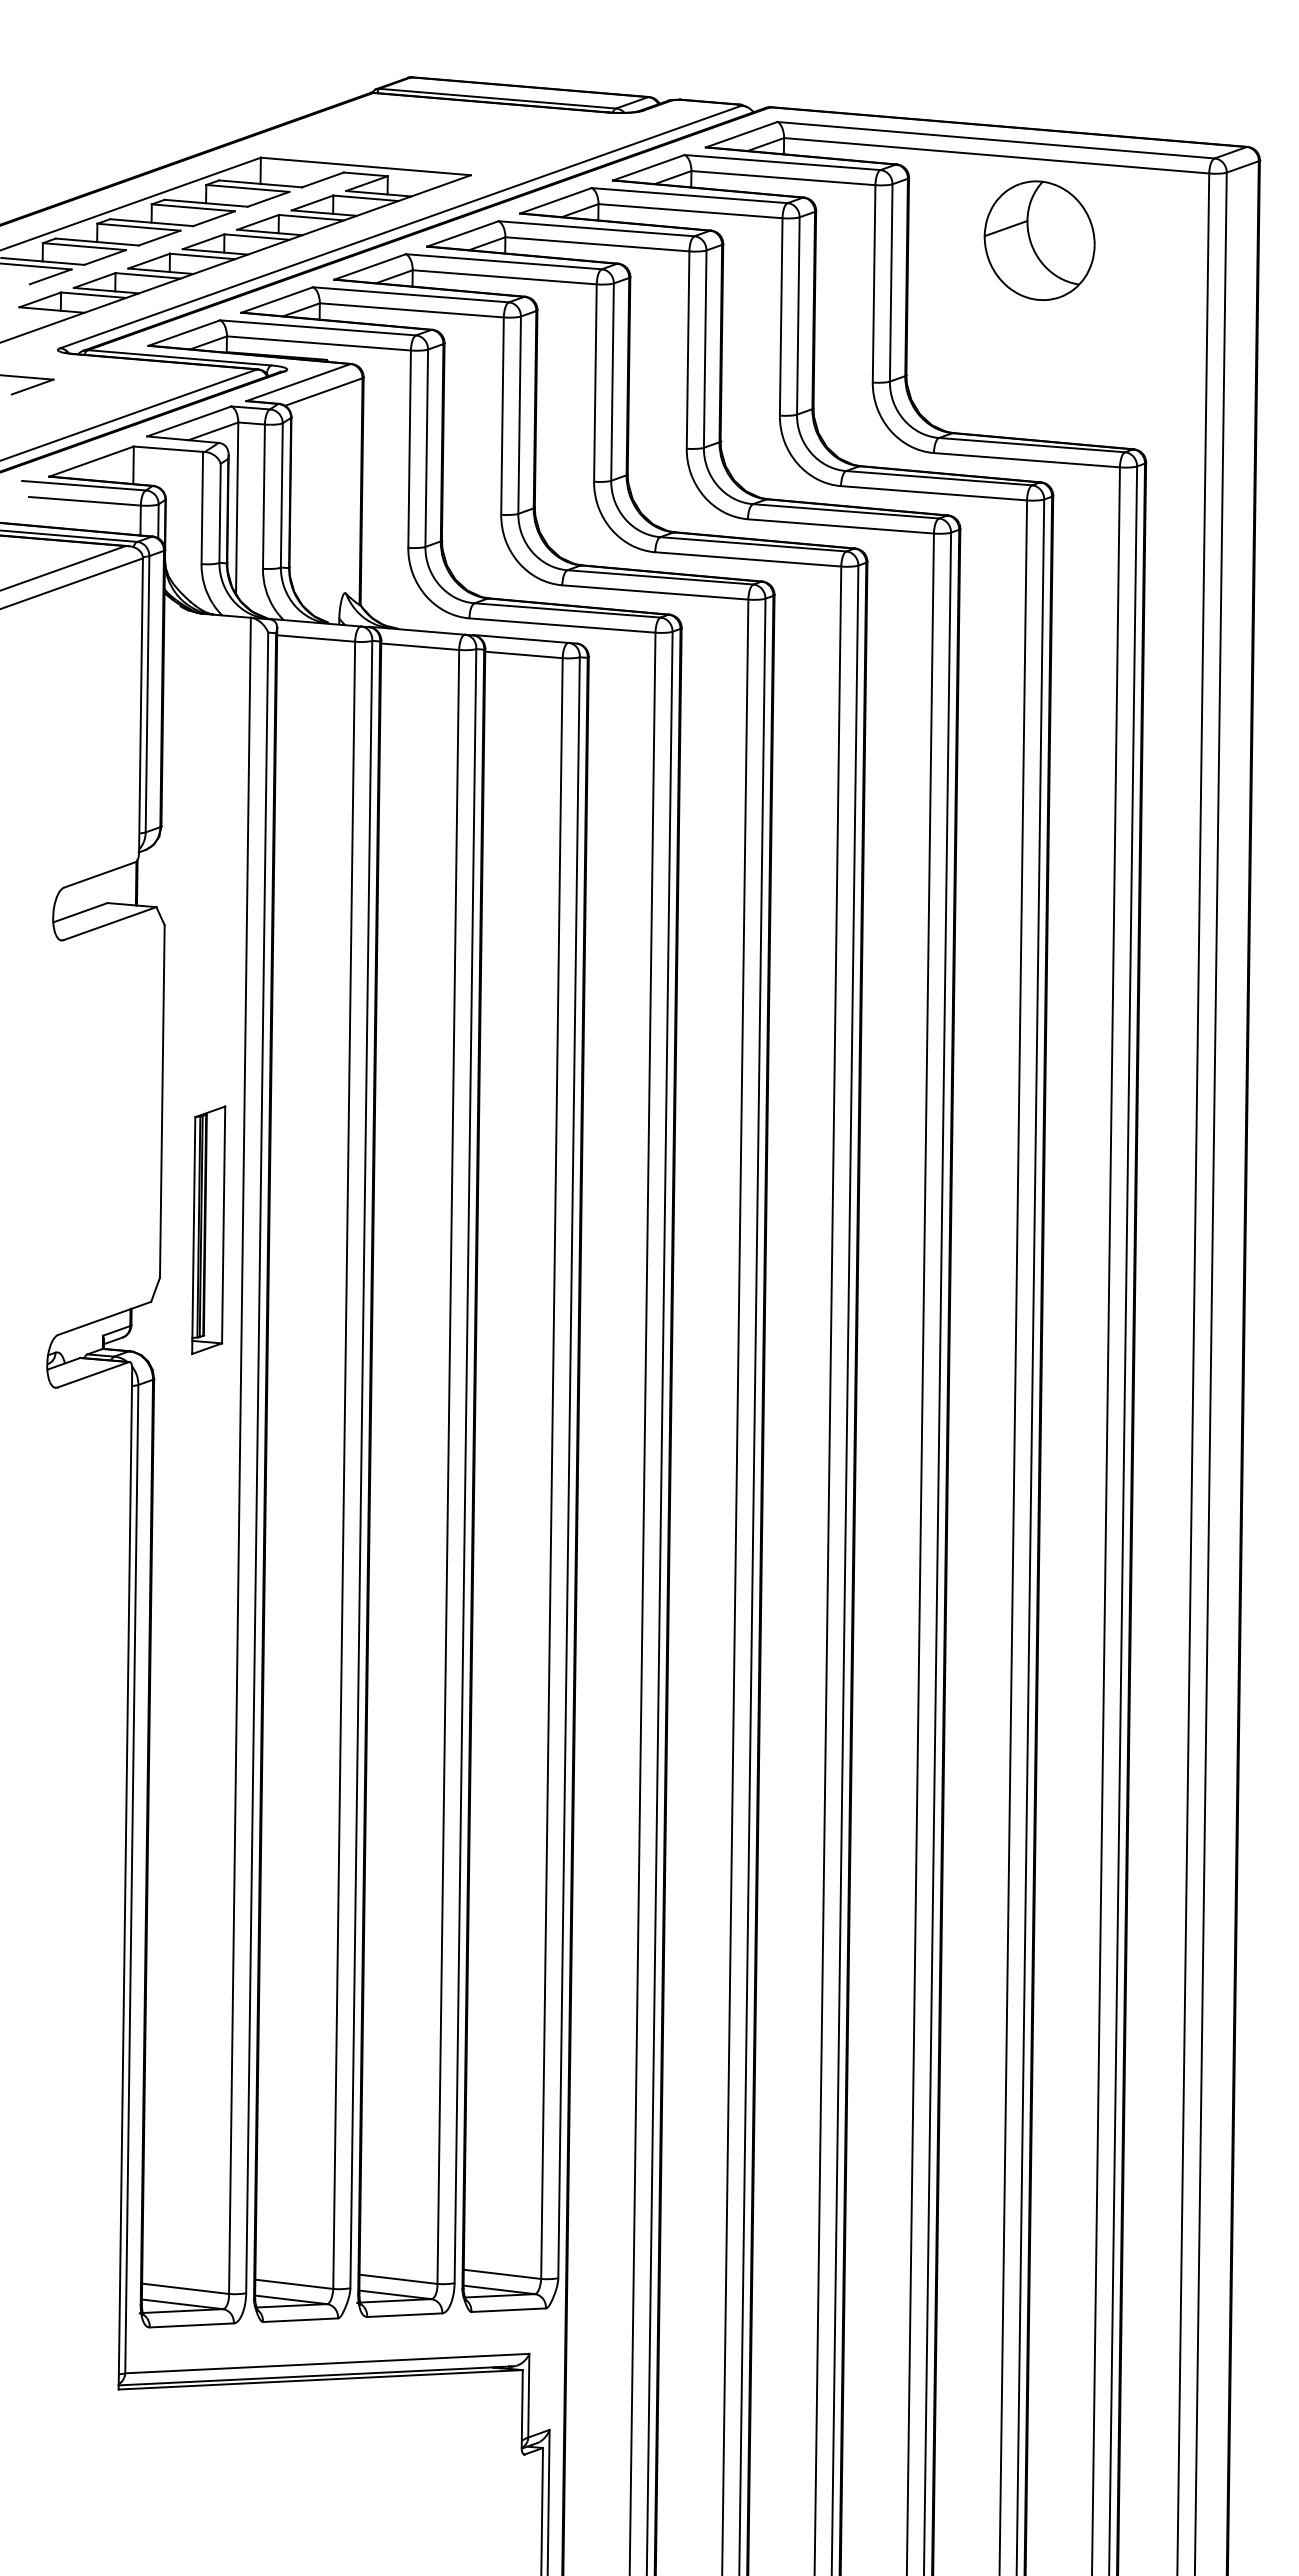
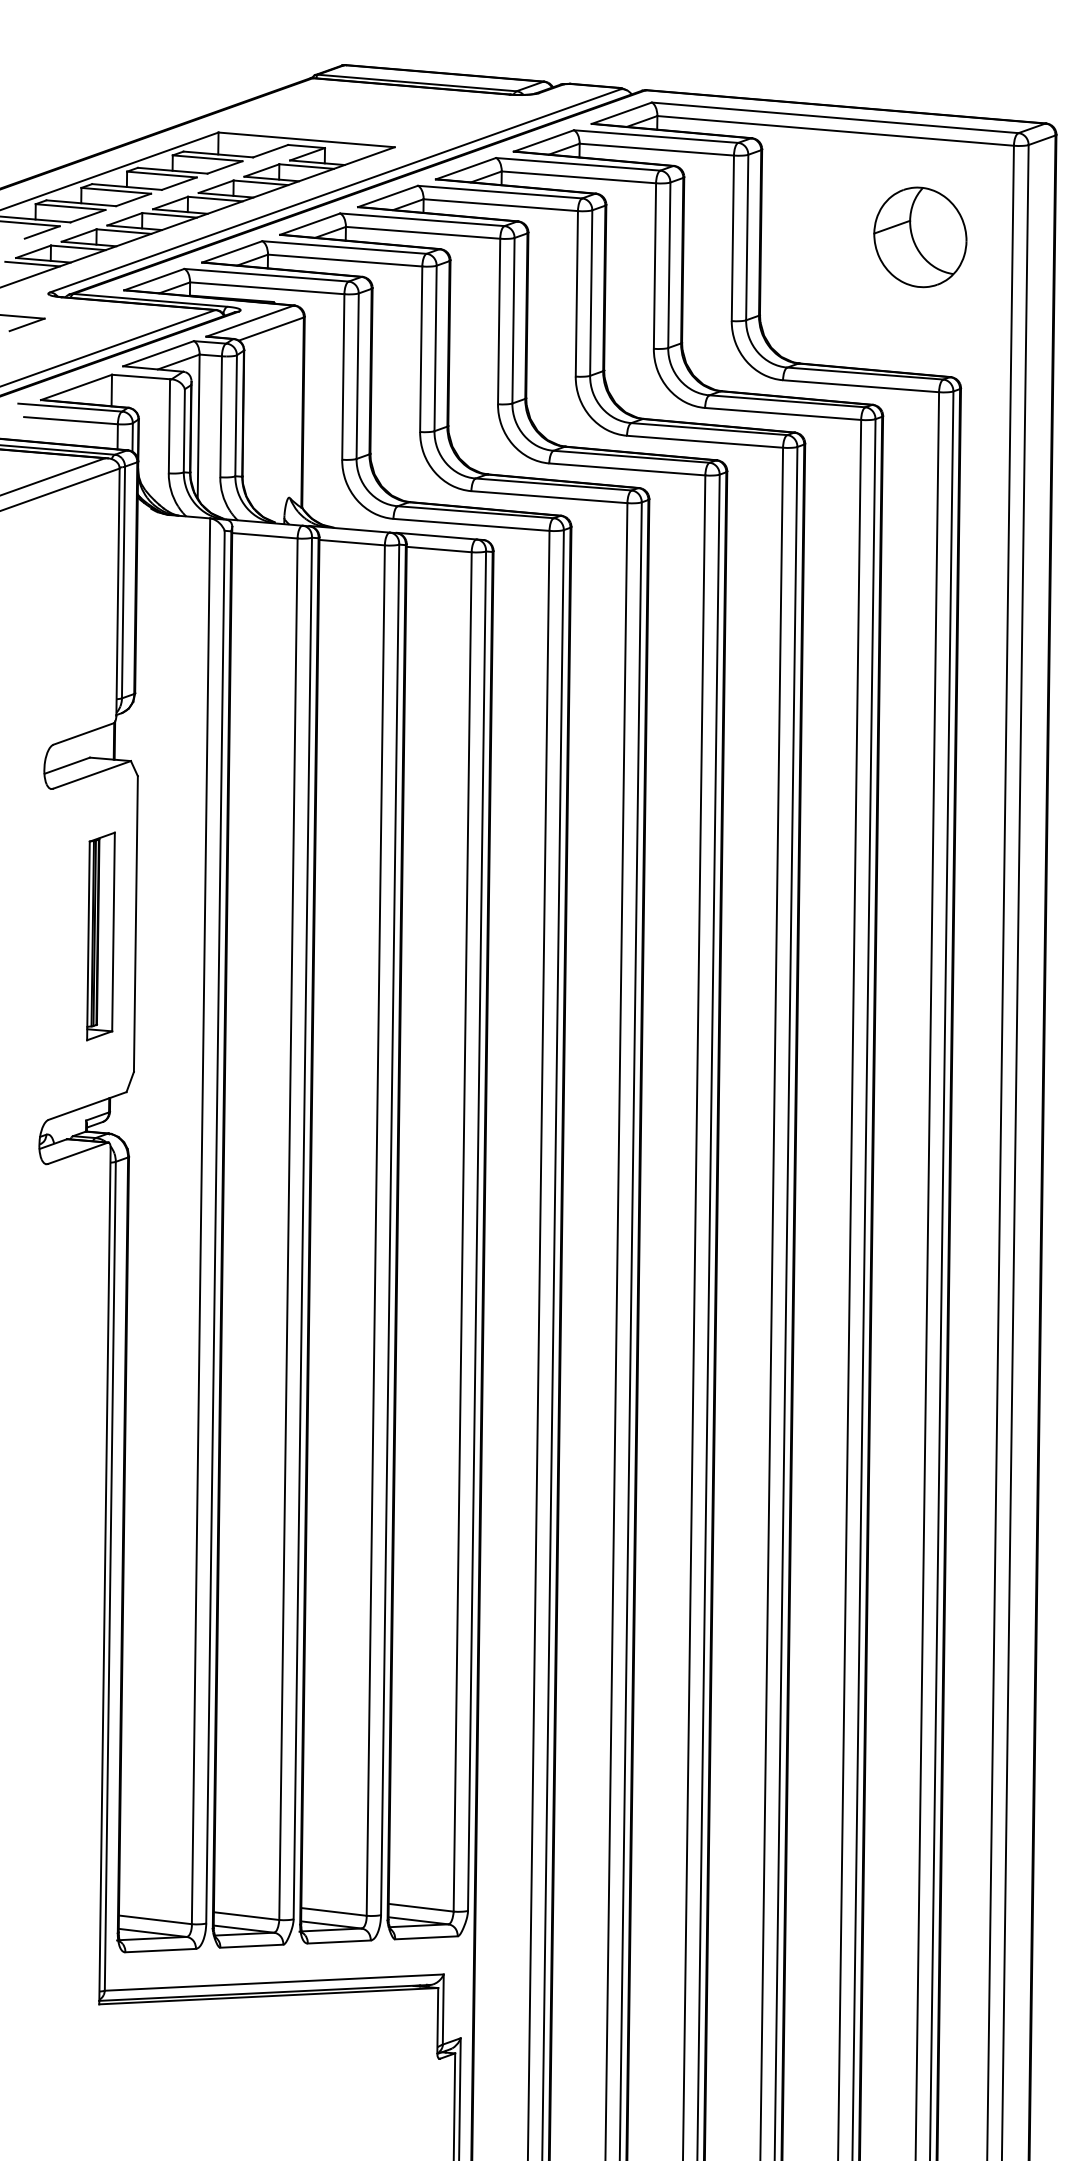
part: (1039, 240) -> (920, 237), moved
line: (38, 314) -> (32, 264), added
part: (208, 1229) -> (100, 935), moved

